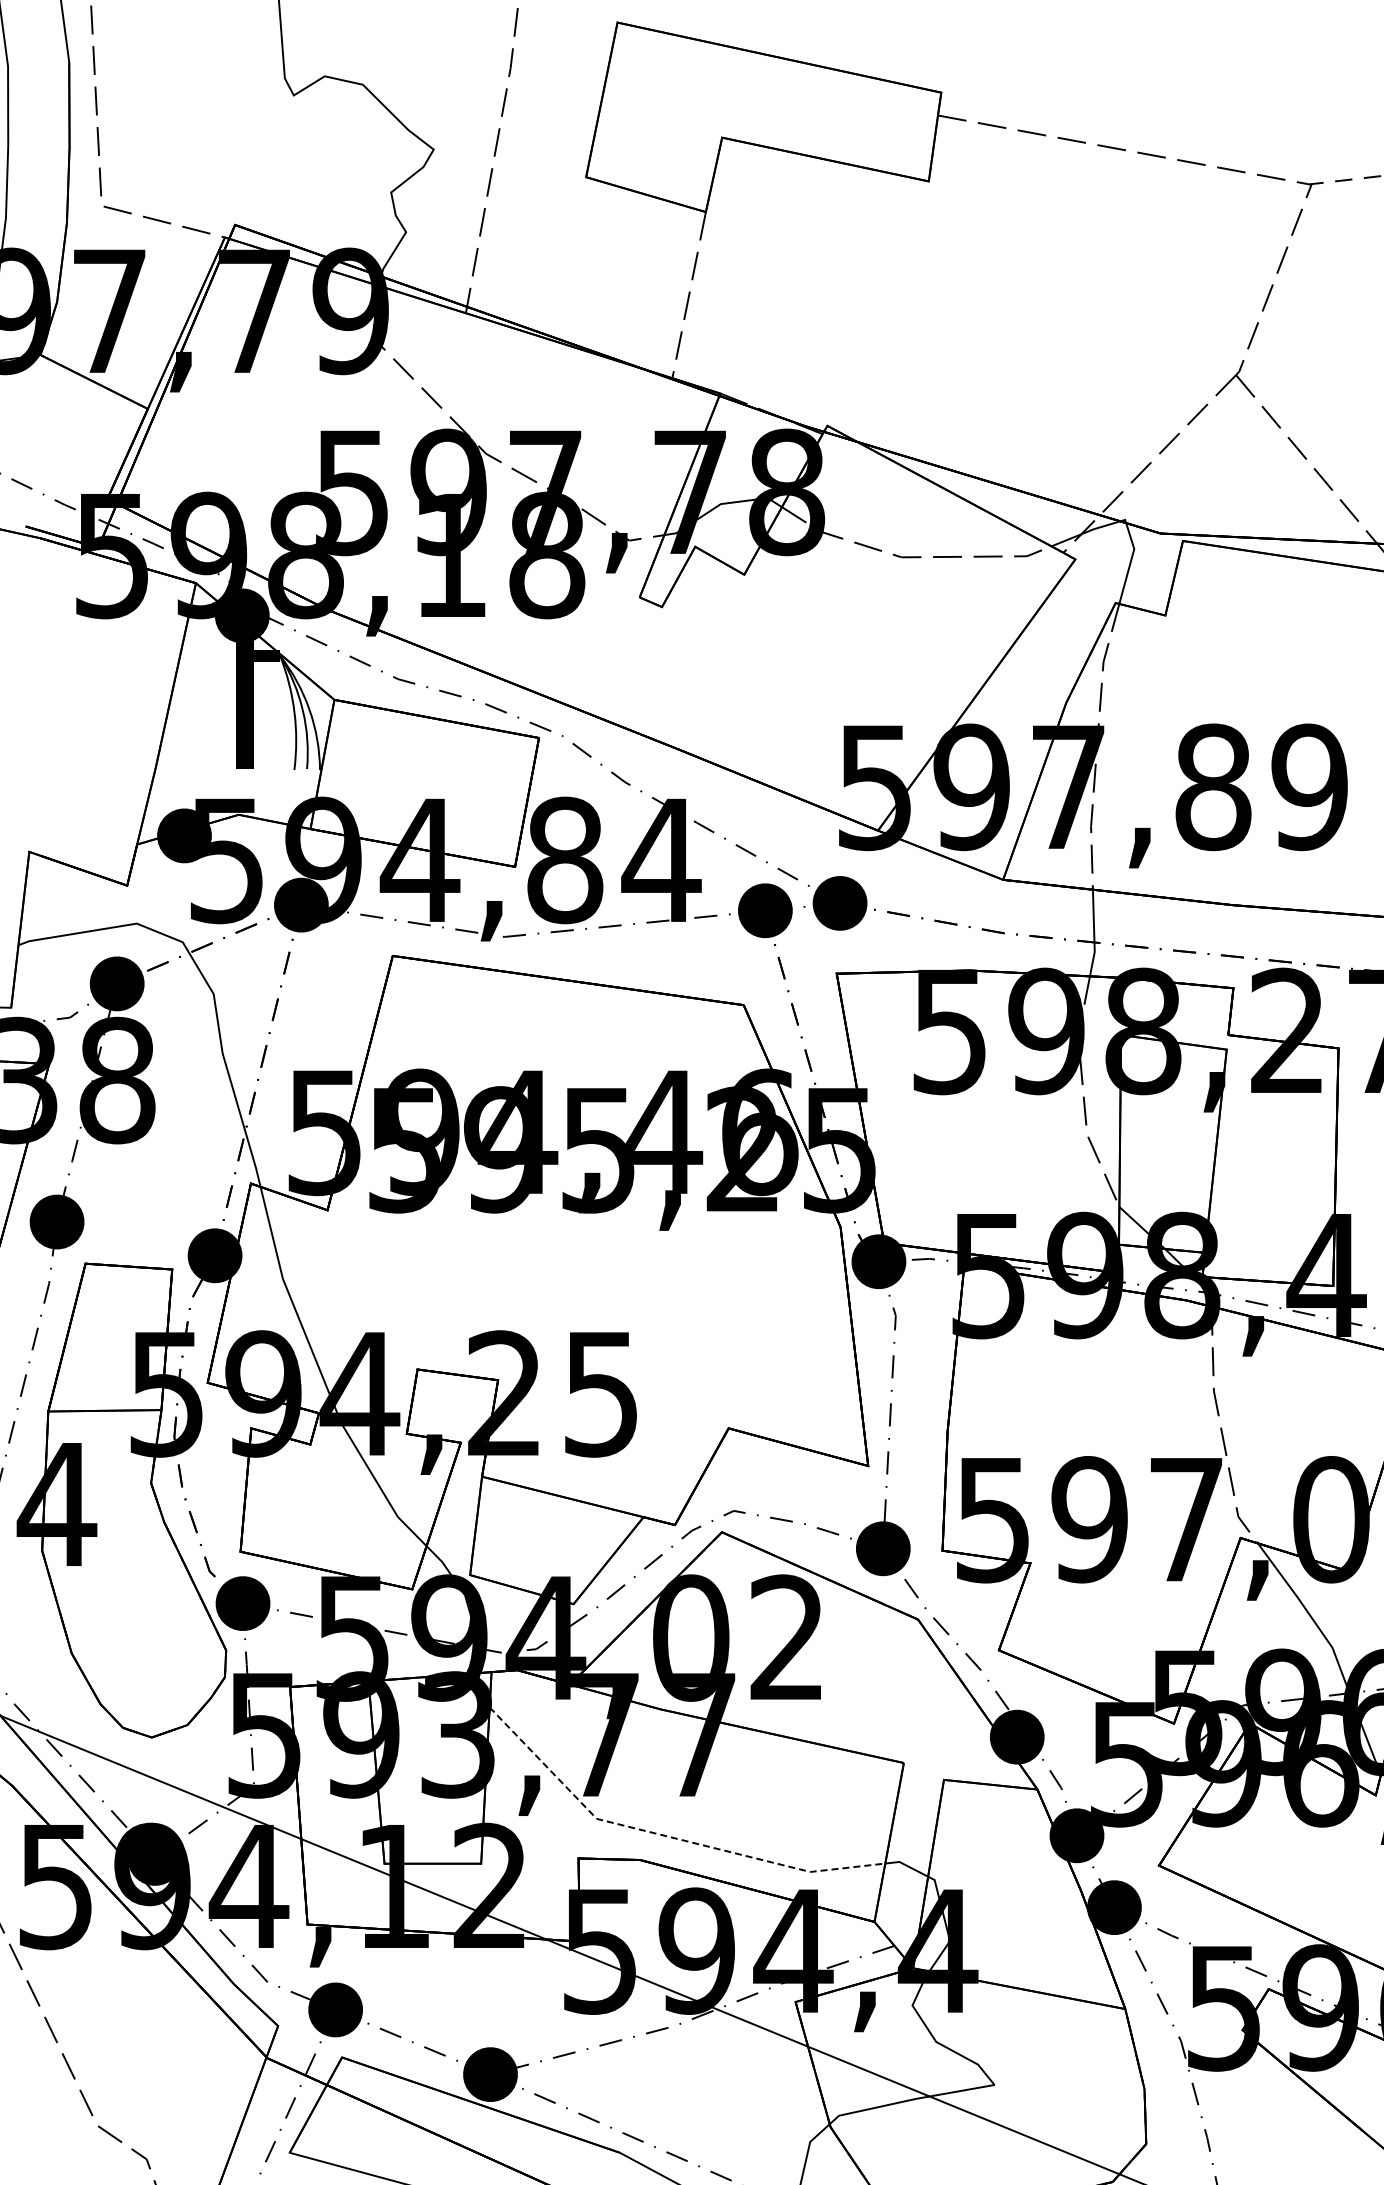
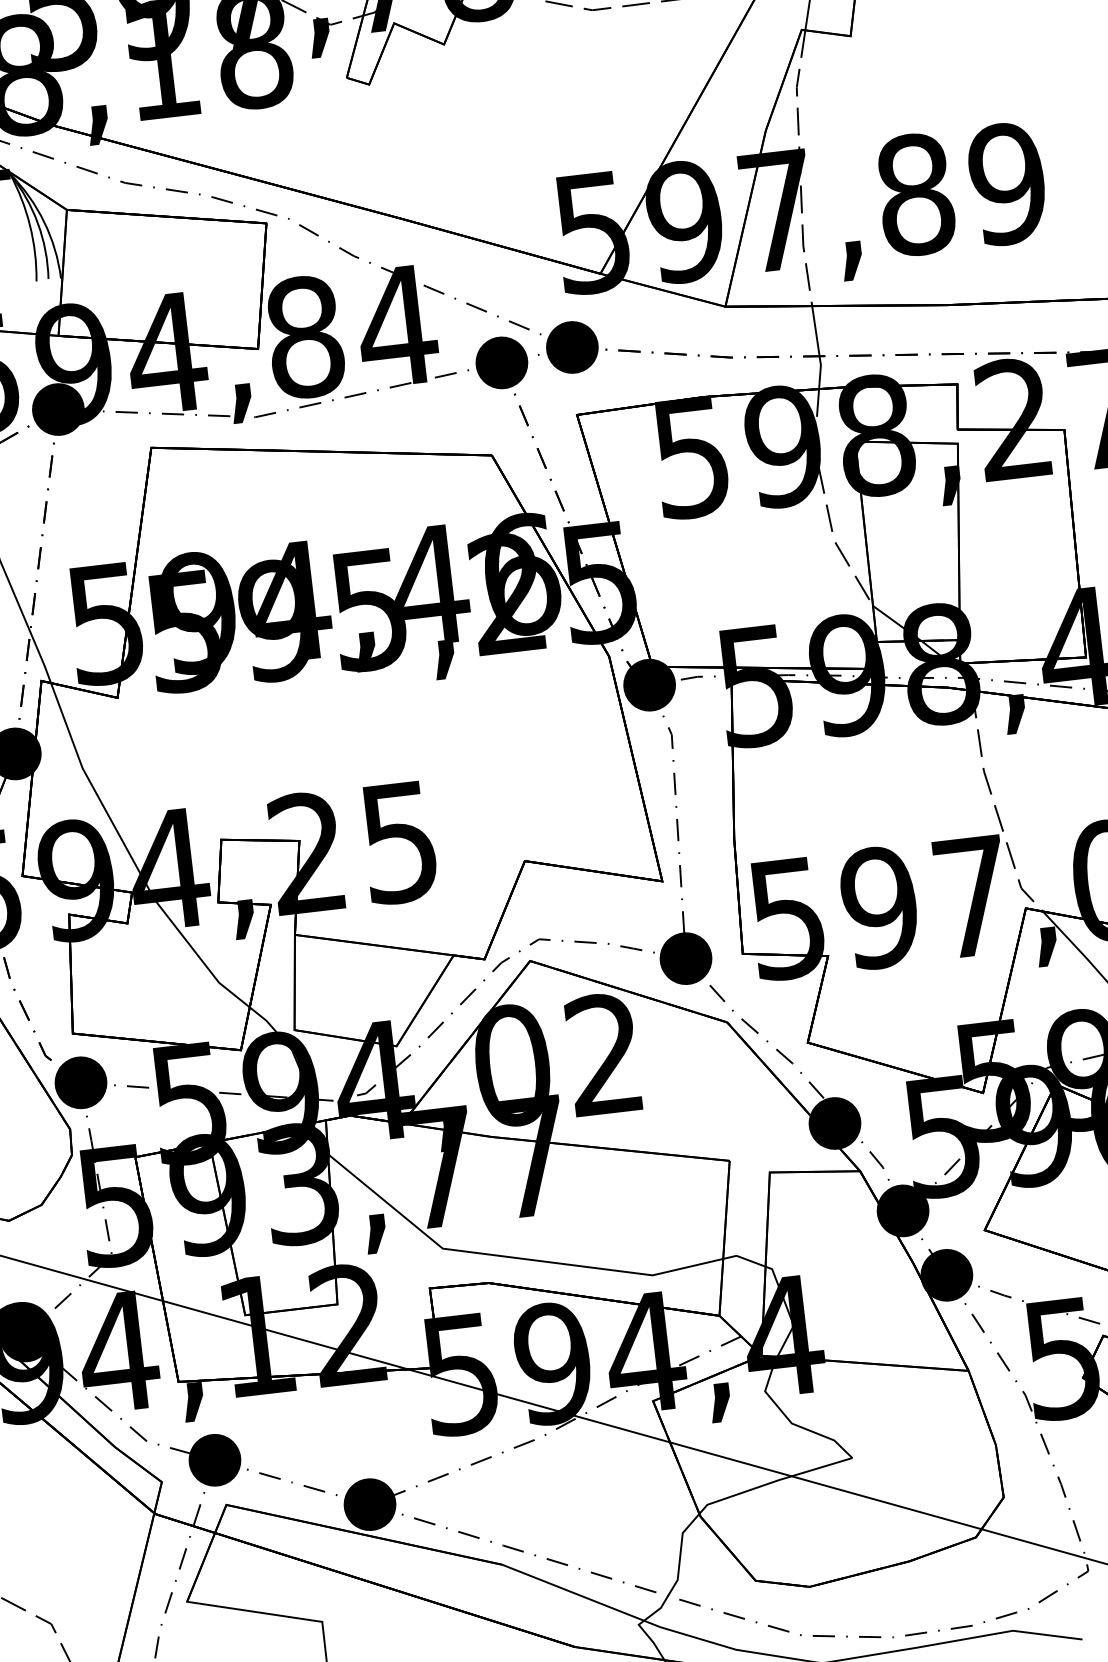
line: (665, 1835) -> (510, 1256), dashed -> solid

